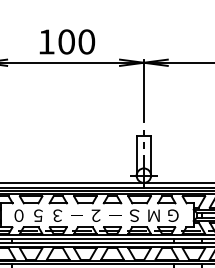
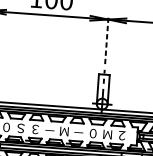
line: (143, 91) -> (106, 41), solid -> dashed
text: (37, 215) -> (20, 128), ５ -> Ｓ
text: (95, 215) -> (63, 131), ２ -> Ｍ
text: (134, 215) -> (93, 133), Ｓ -> ０
text: (173, 215) -> (122, 135), Ｇ -> ２

